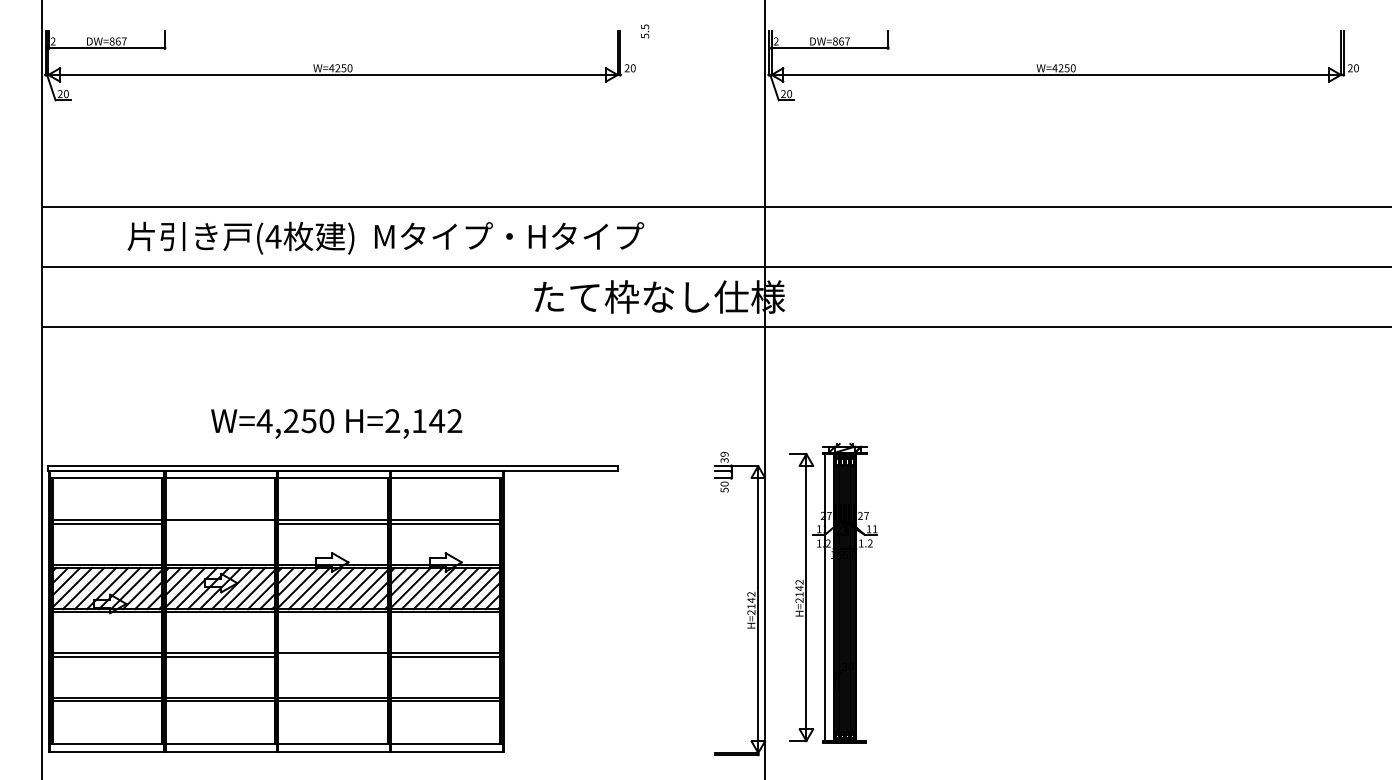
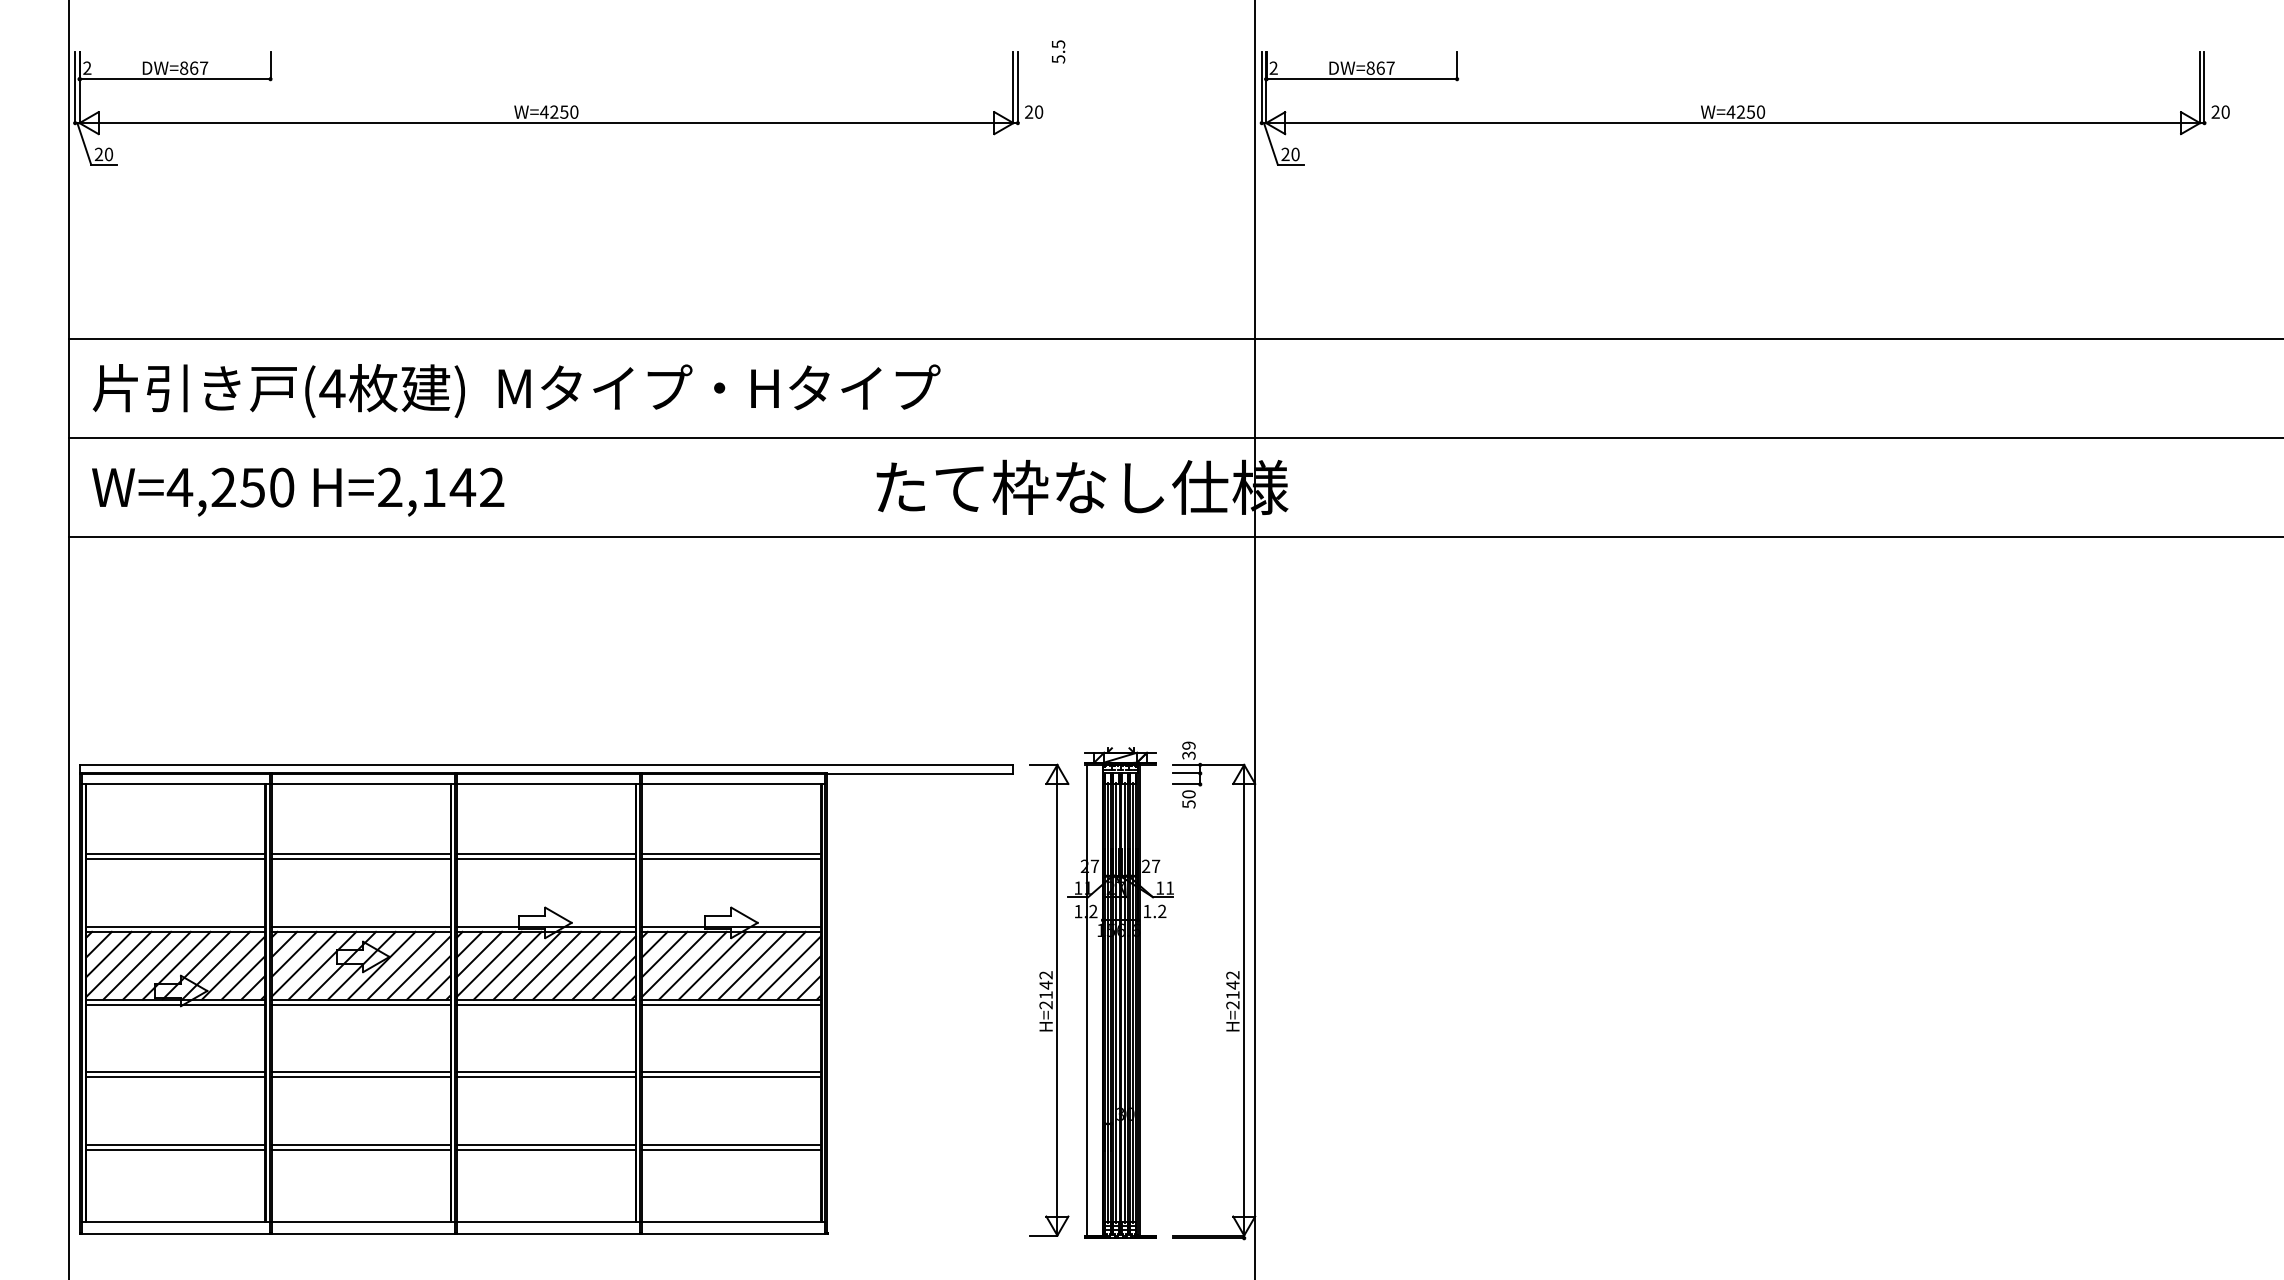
text: (385, 237) -> (516, 389), moved
text: (336, 423) -> (297, 491), moved
line: (219, 523) -> (360, 859), added
part: (833, 592) -> (1101, 991), moved
line: (332, 656) -> (545, 1077), added

